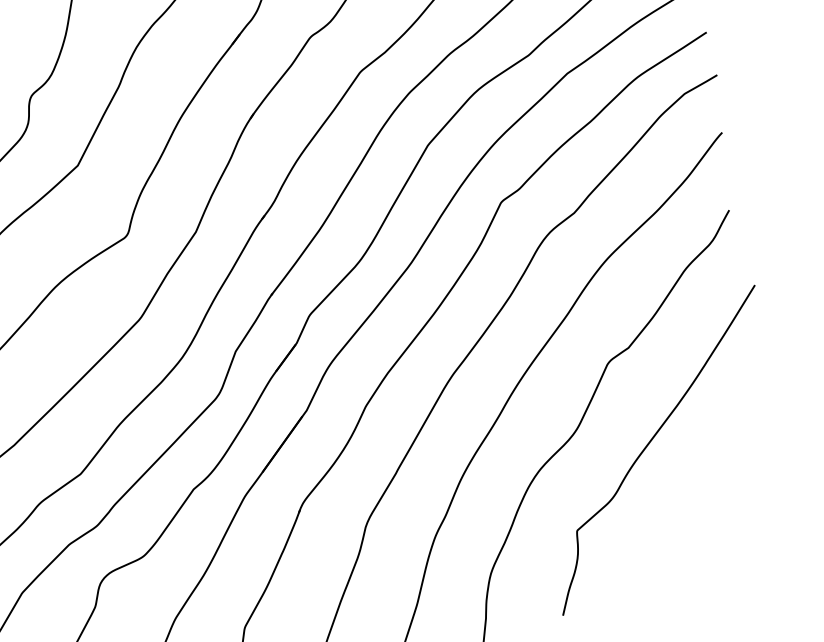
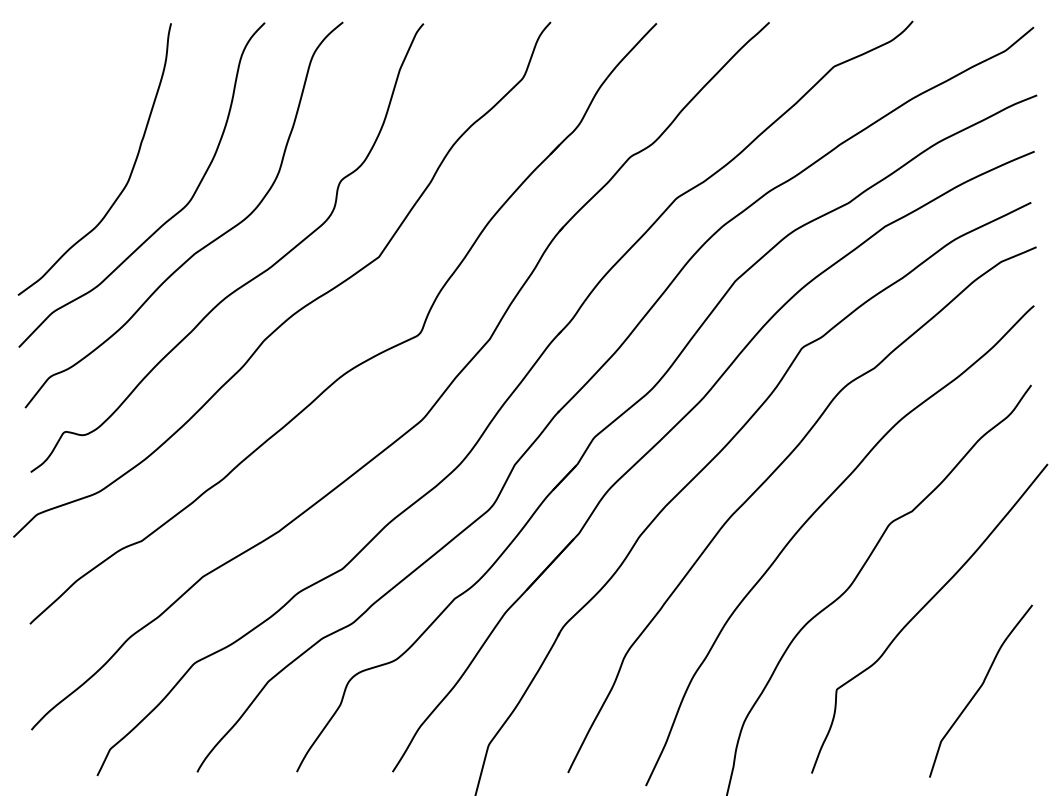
curve: (716, 514) -> (979, 690), added

